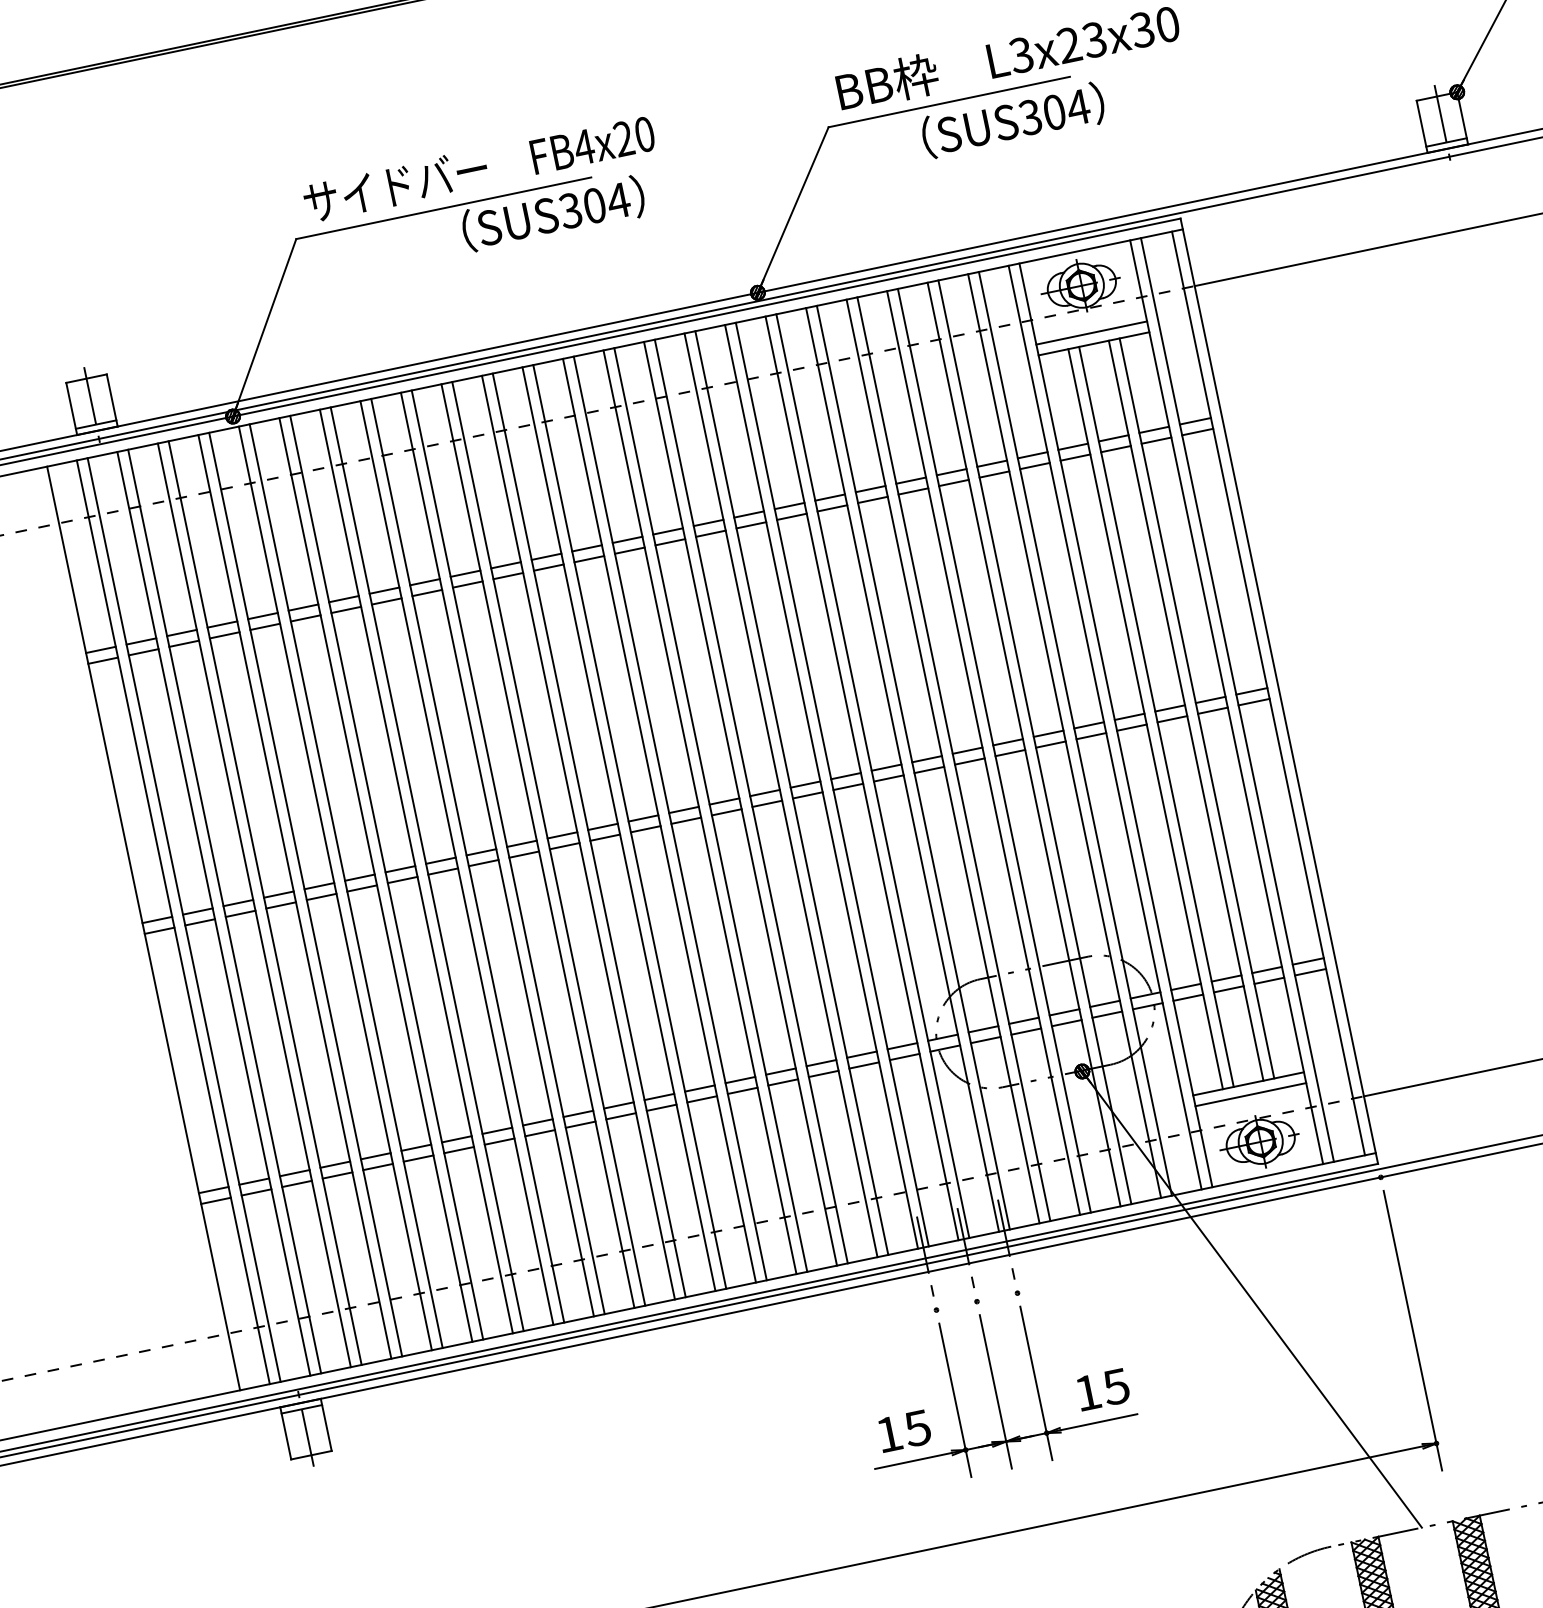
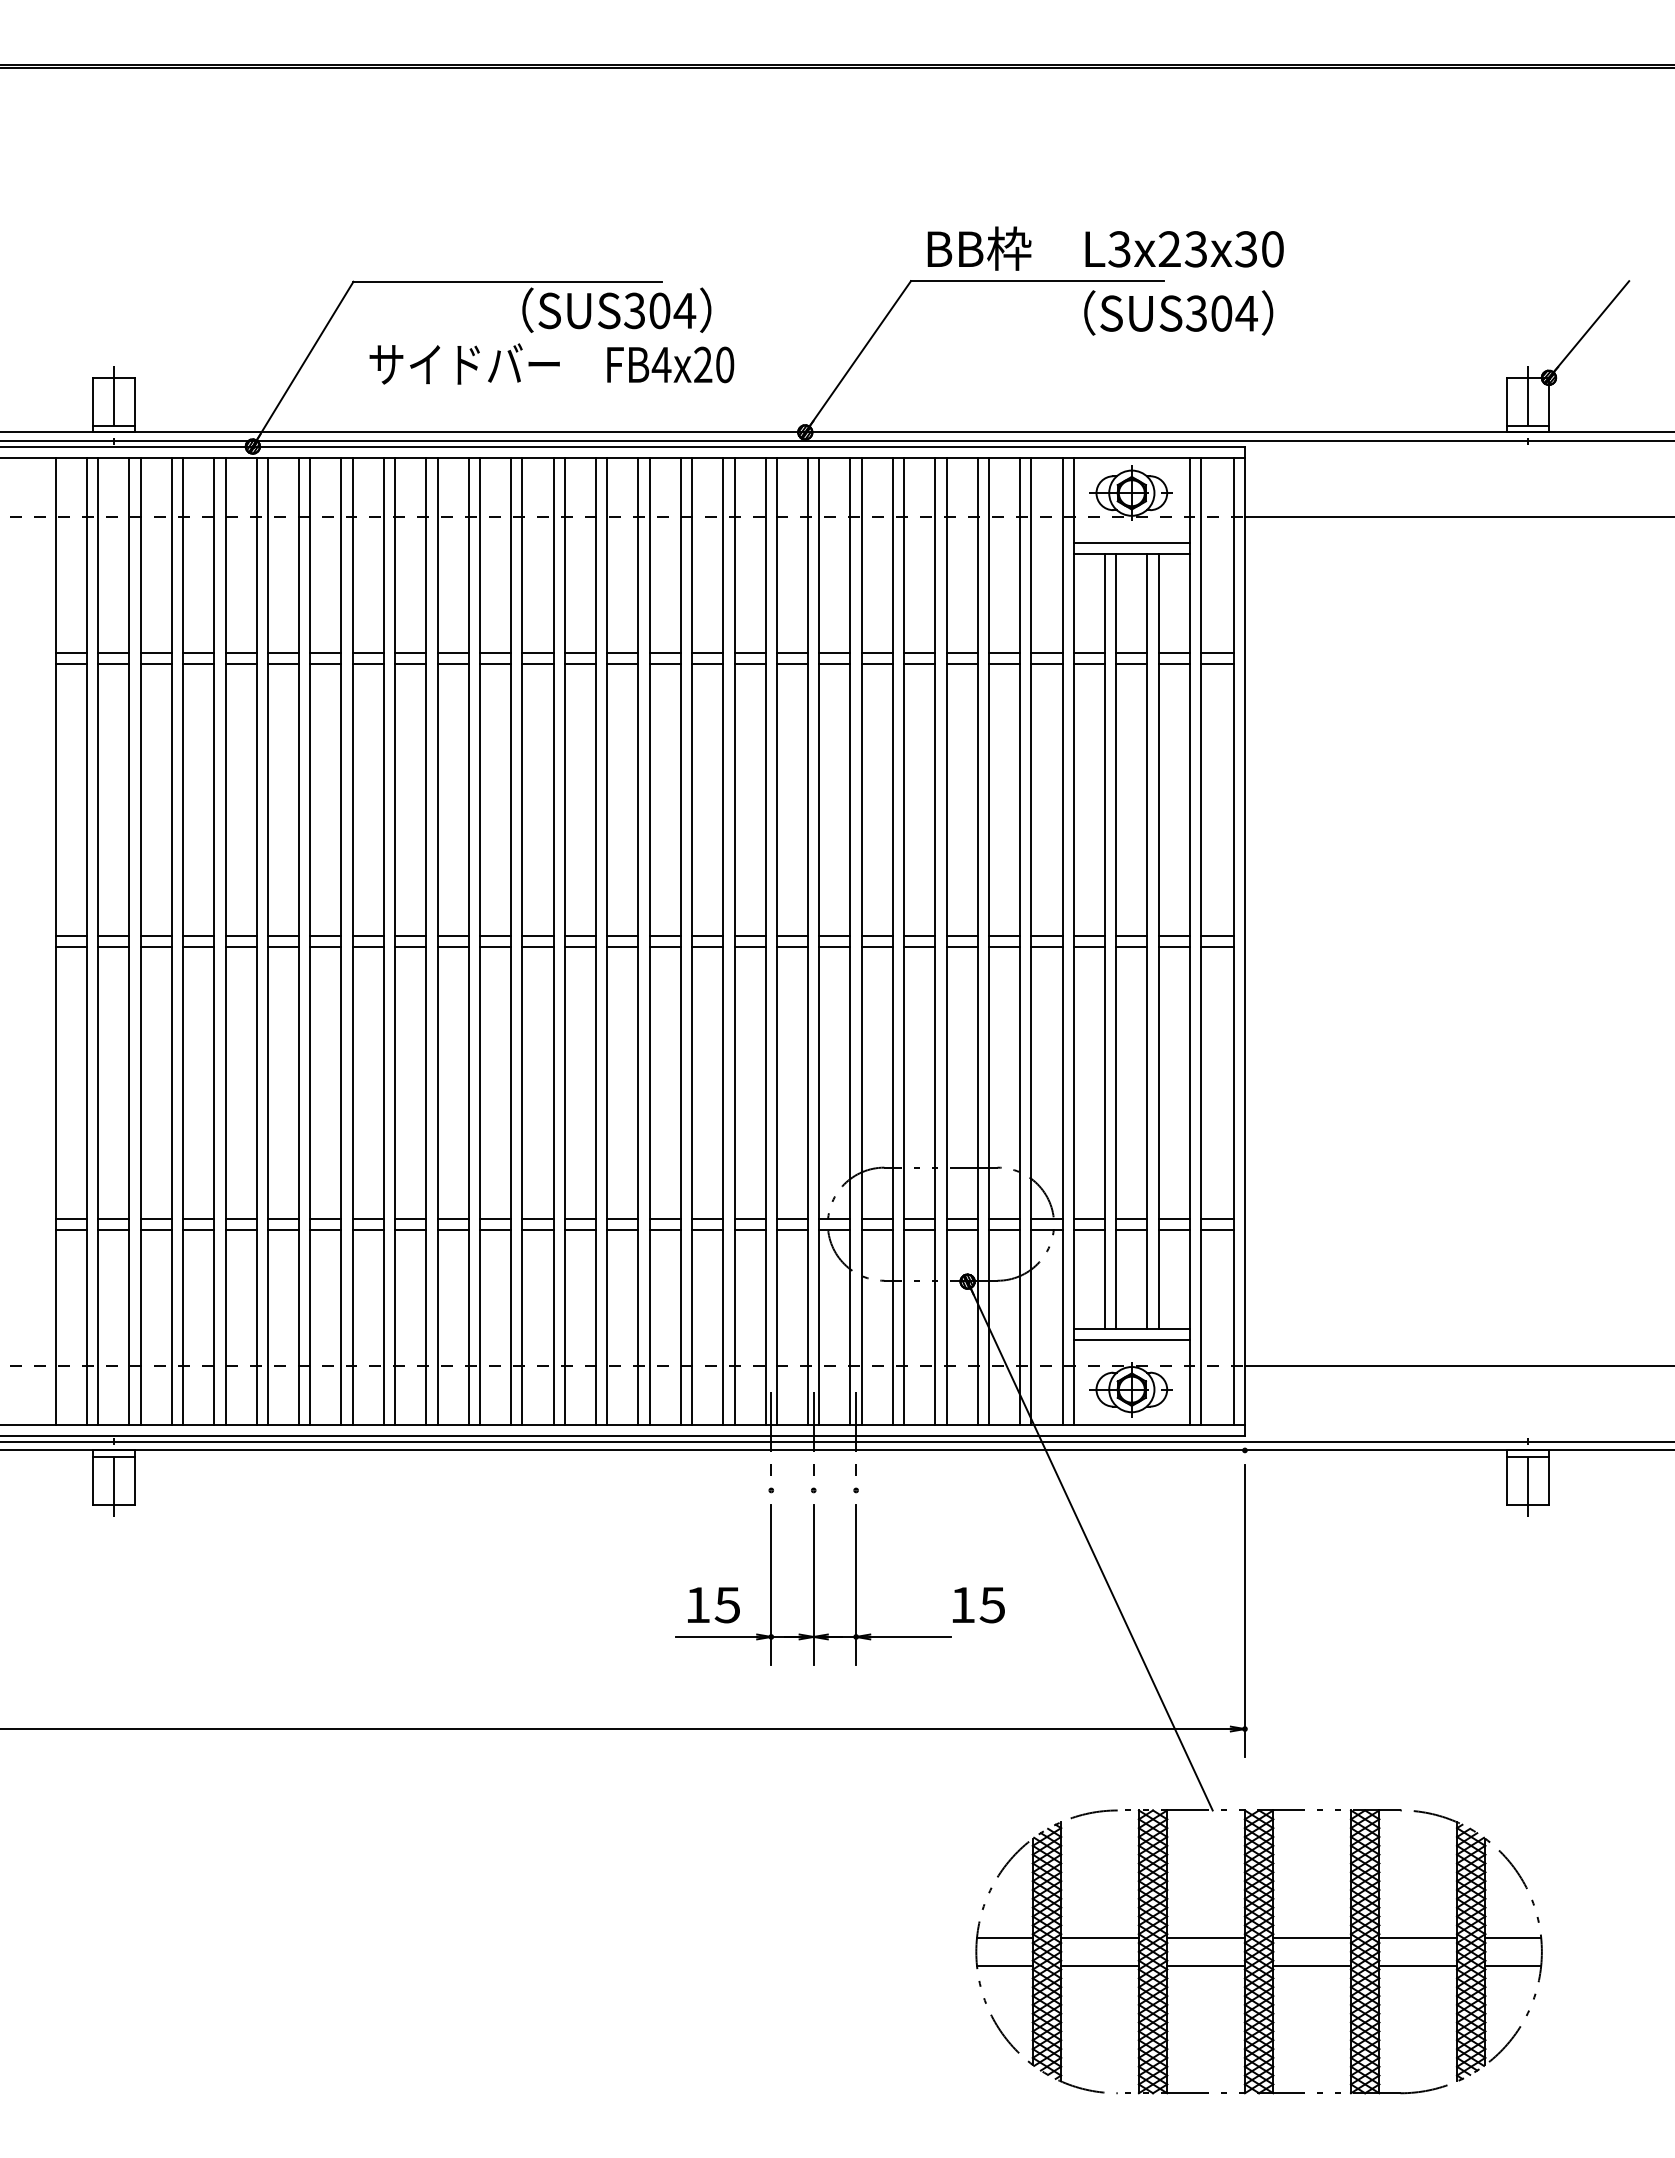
text: (1013, 119) -> (1178, 312), moved
text: (478, 167) -> (551, 363), moved
text: (1102, 1390) -> (978, 1605), moved

